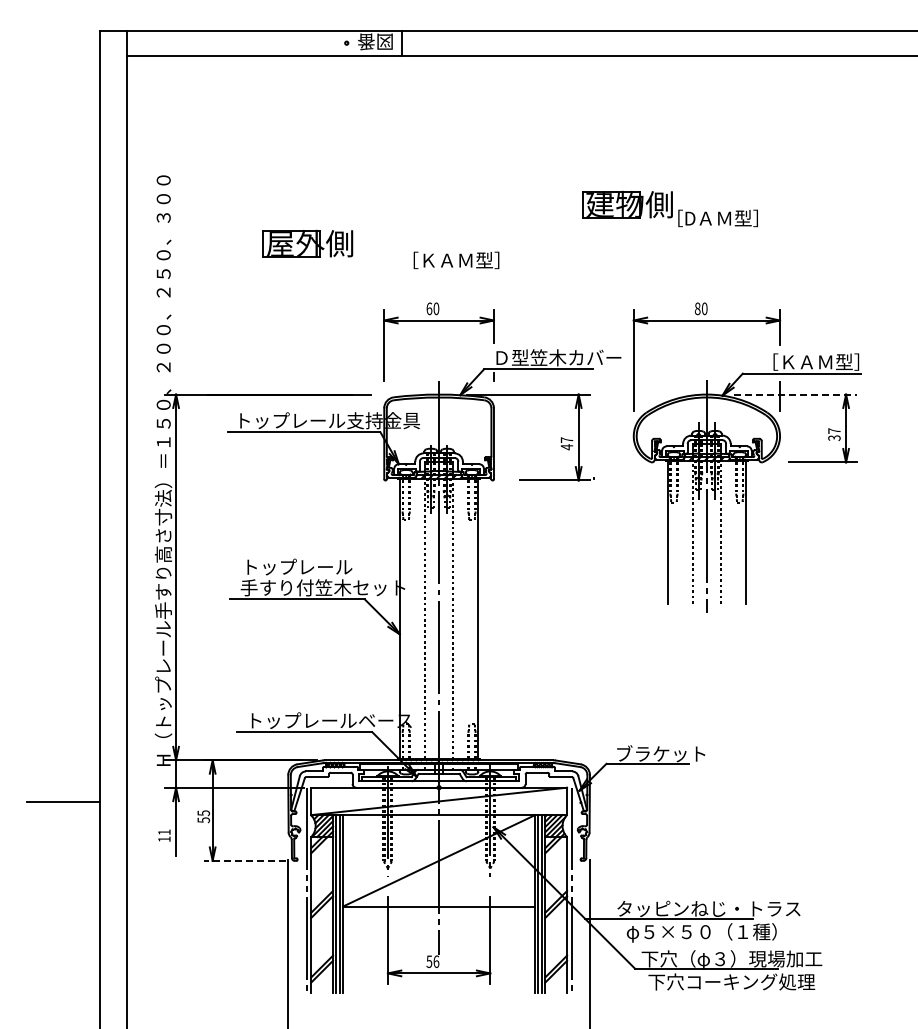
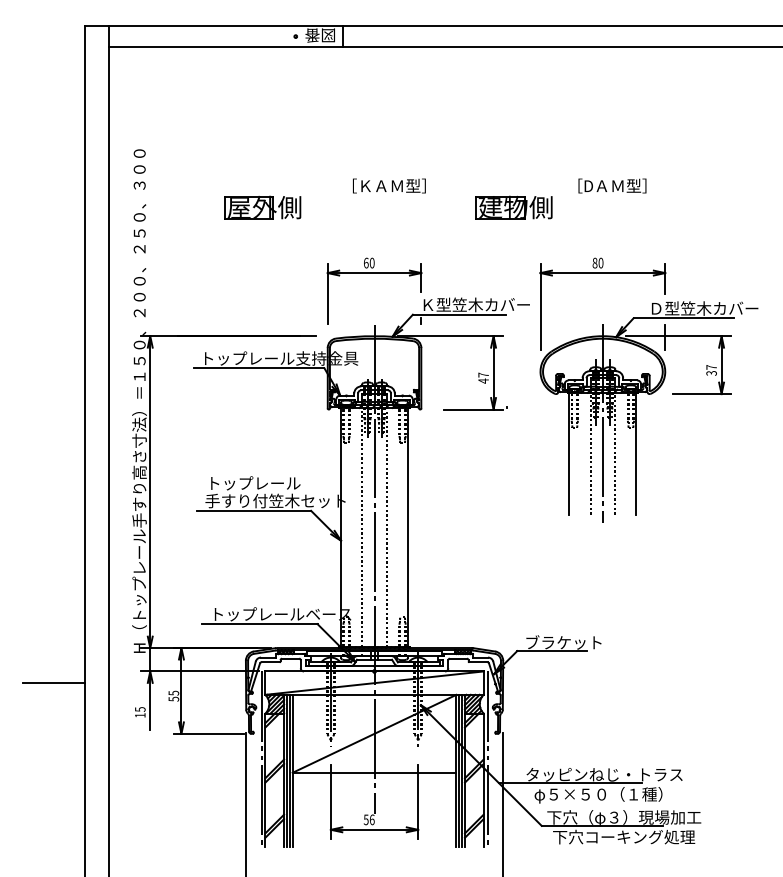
part: (627, 204) -> (513, 207), moved
text: (456, 260) -> (389, 186), moved
text: (501, 357) -> (427, 304), Ｄ型笠木カバー -> Ｋ型笠木カバー
text: (826, 361) -> (704, 308), ［ＫＡＭ型］ -> Ｄ型笠木カバー
line: (796, 394) -> (679, 336), dashed -> solid
text: (164, 832) -> (140, 709), 11 -> 15
line: (244, 860) -> (208, 733), dashed -> solid

